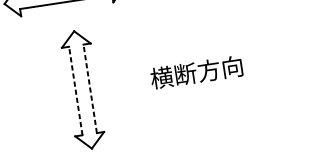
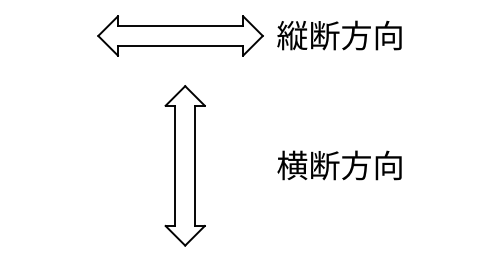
line: (90, 88) -> (195, 165), dashed -> solid
line: (75, 90) -> (175, 165), dashed -> solid

